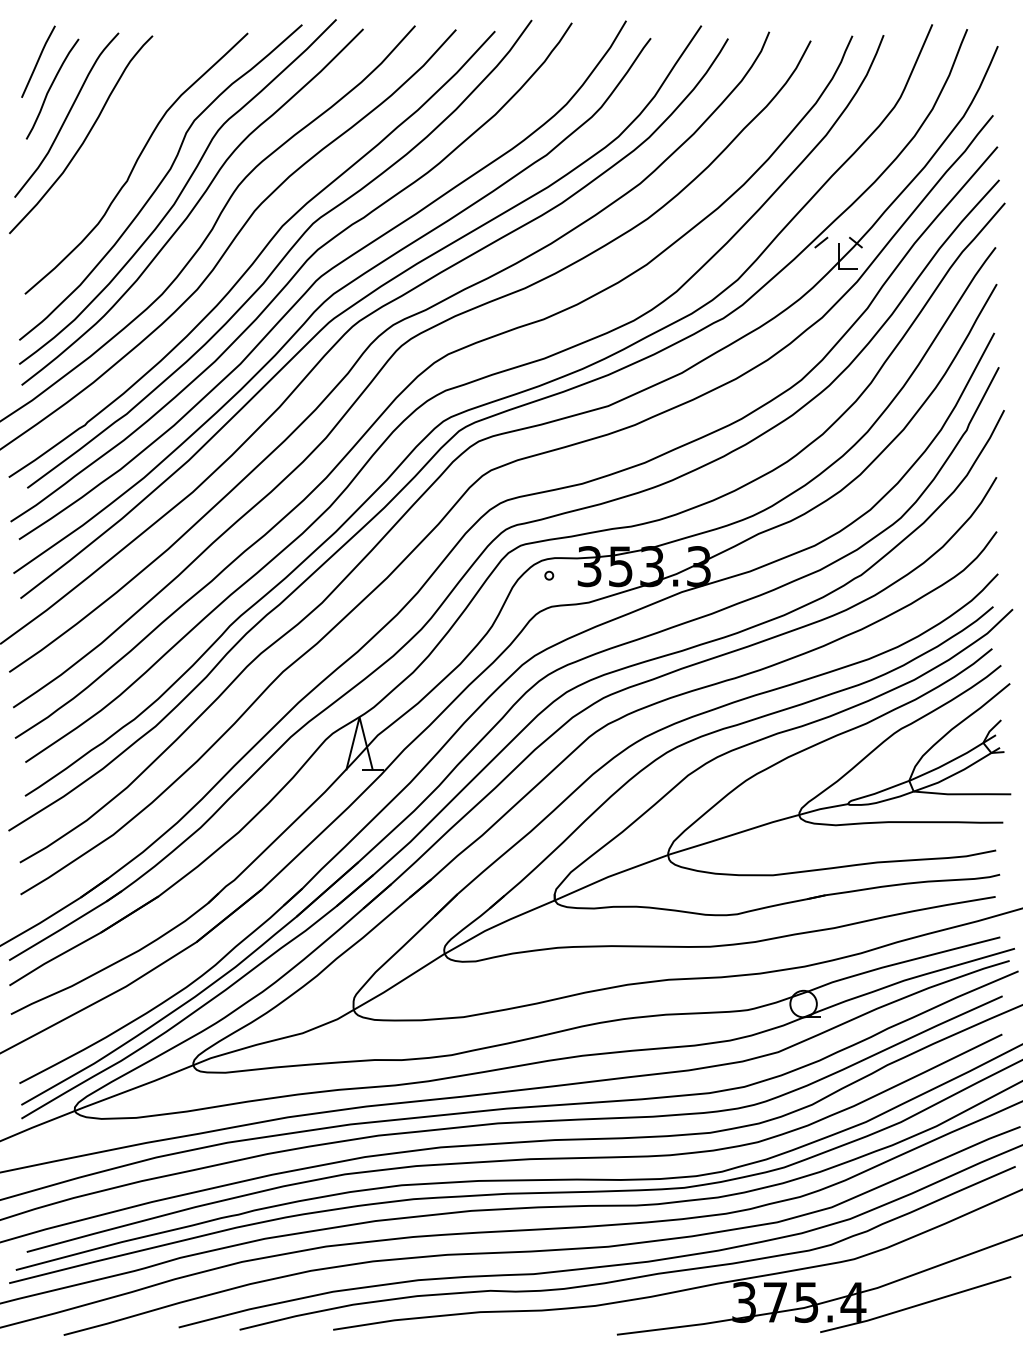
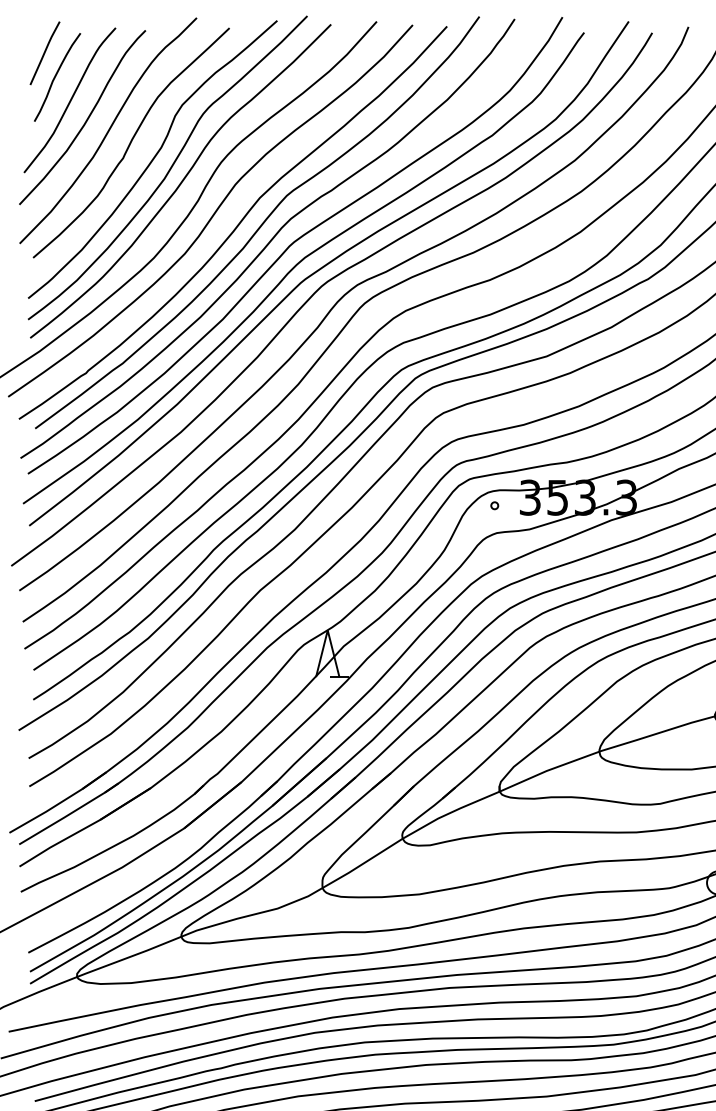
curve: (110, 149) -> (108, 130), added

